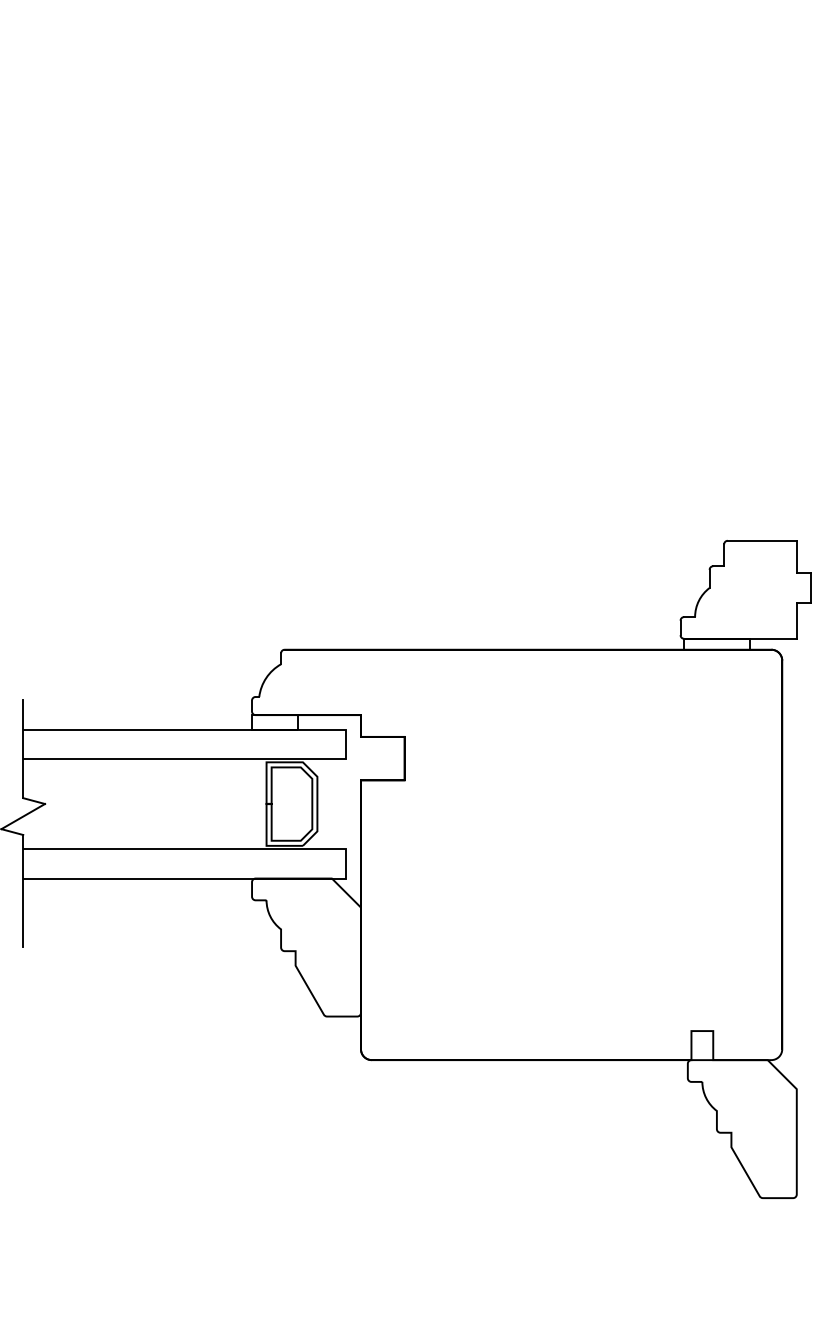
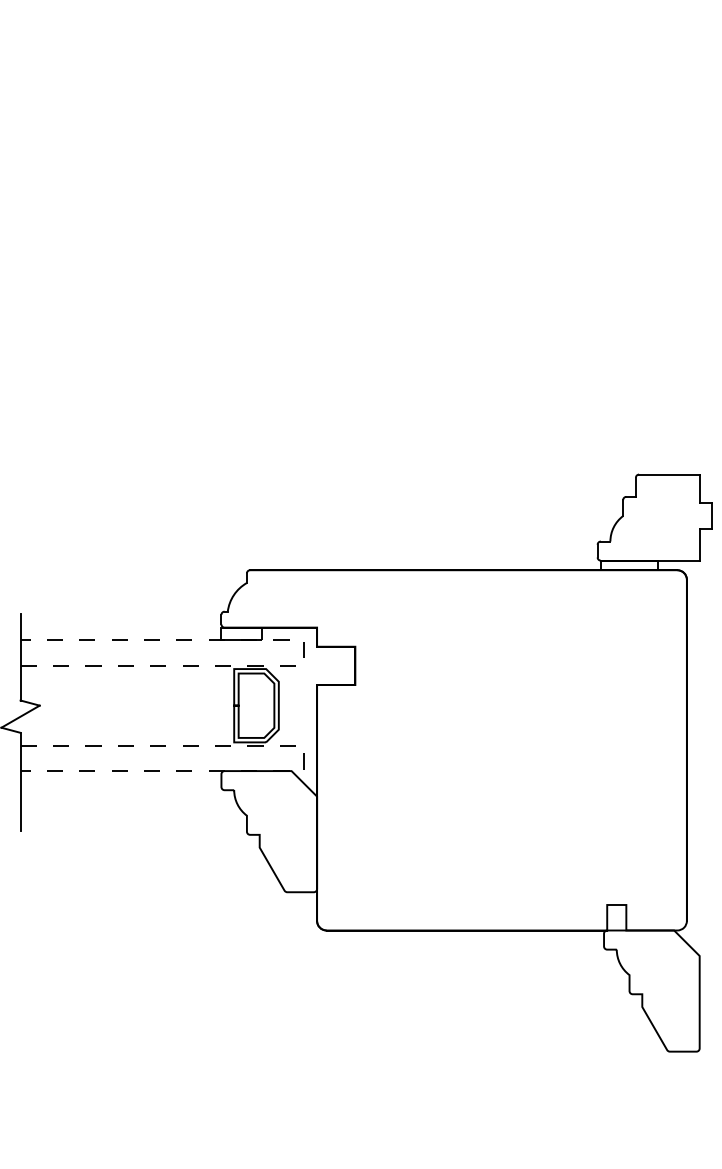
line: (346, 744) -> (304, 653), solid -> dashed
line: (346, 864) -> (304, 758), solid -> dashed

